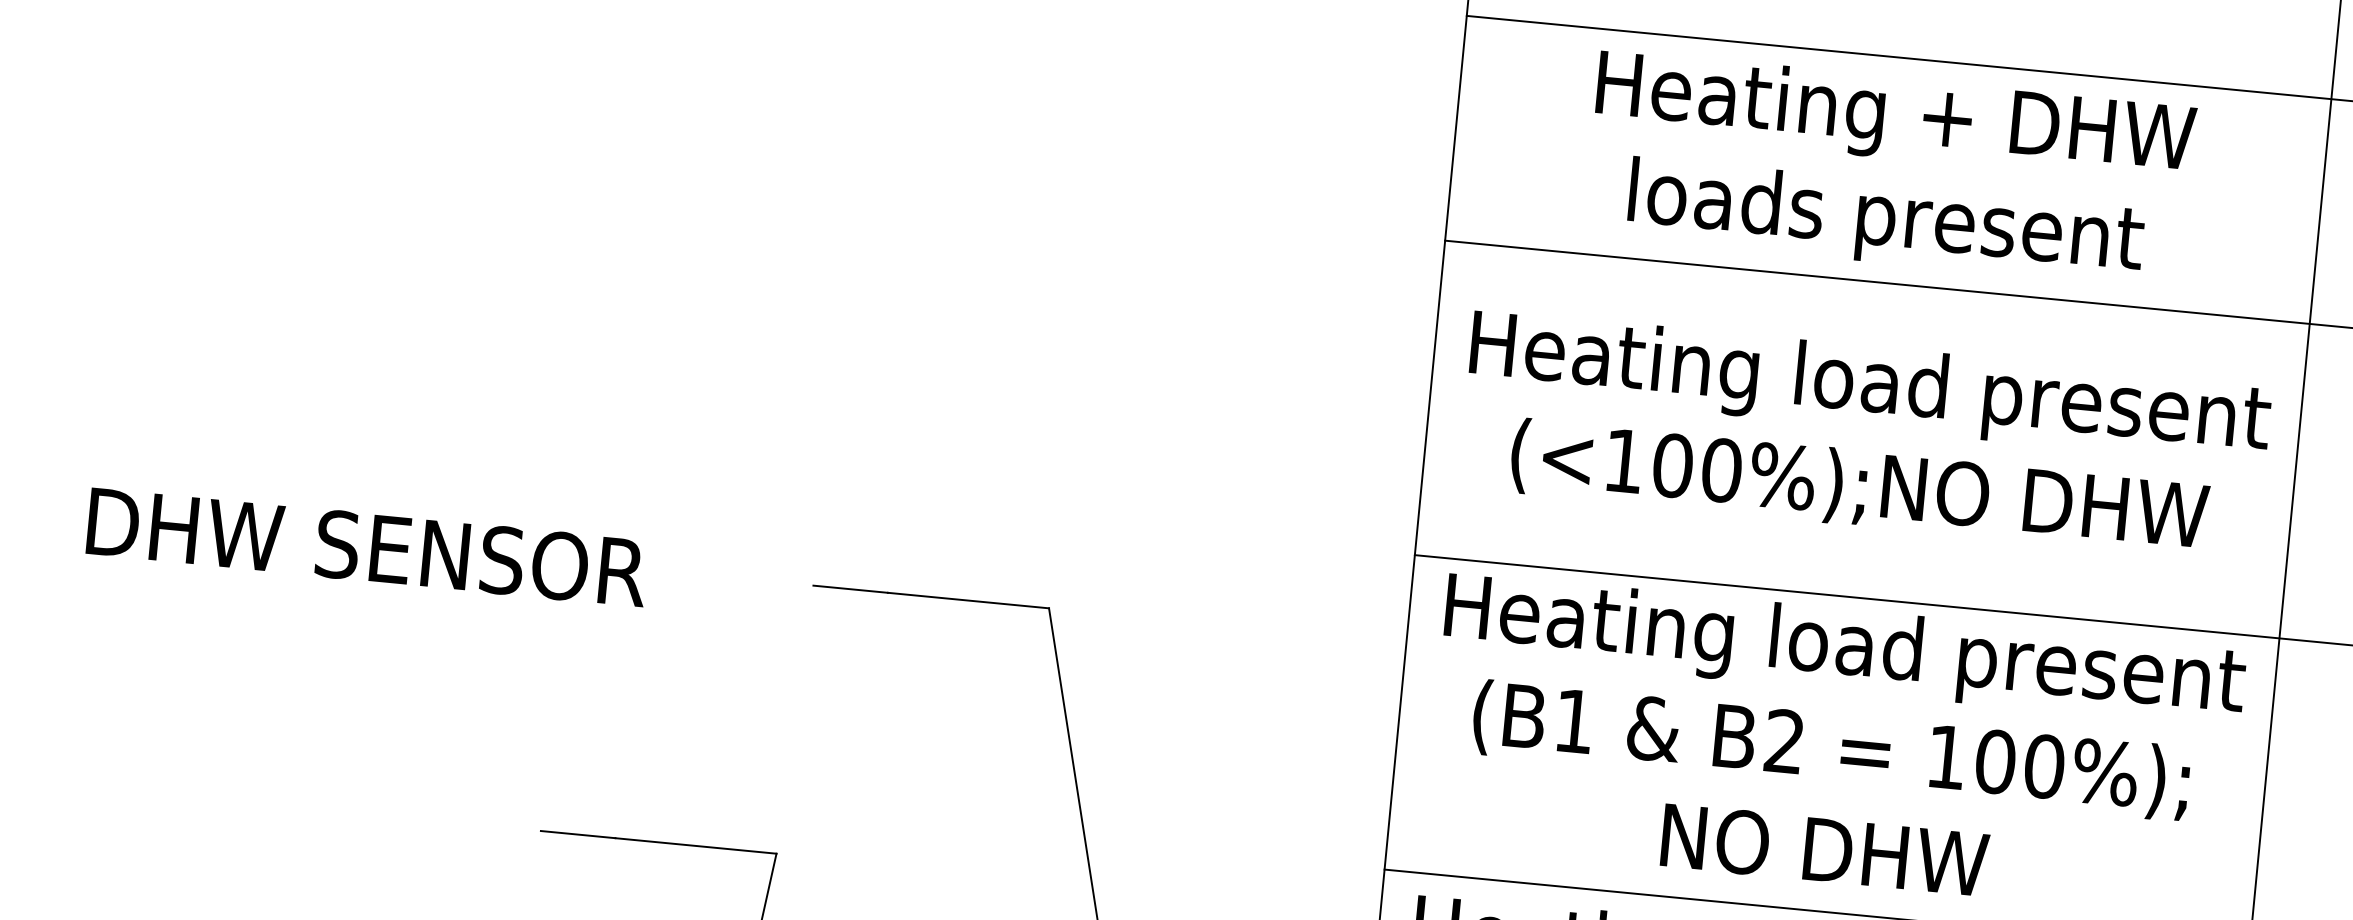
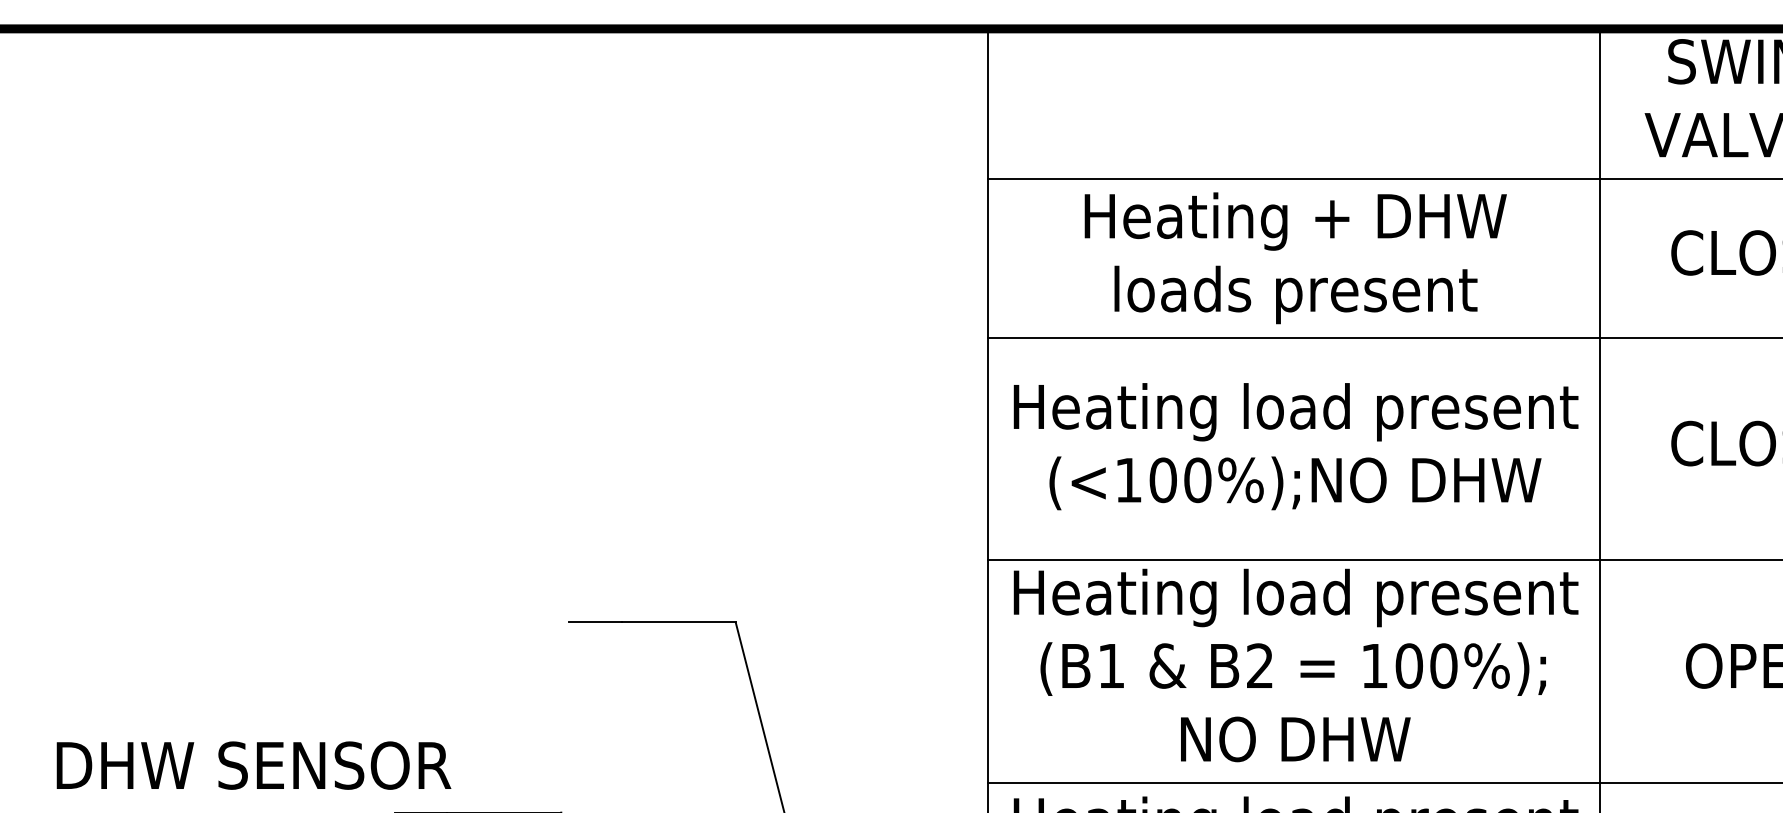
text: (366, 547) -> (253, 765), moved

